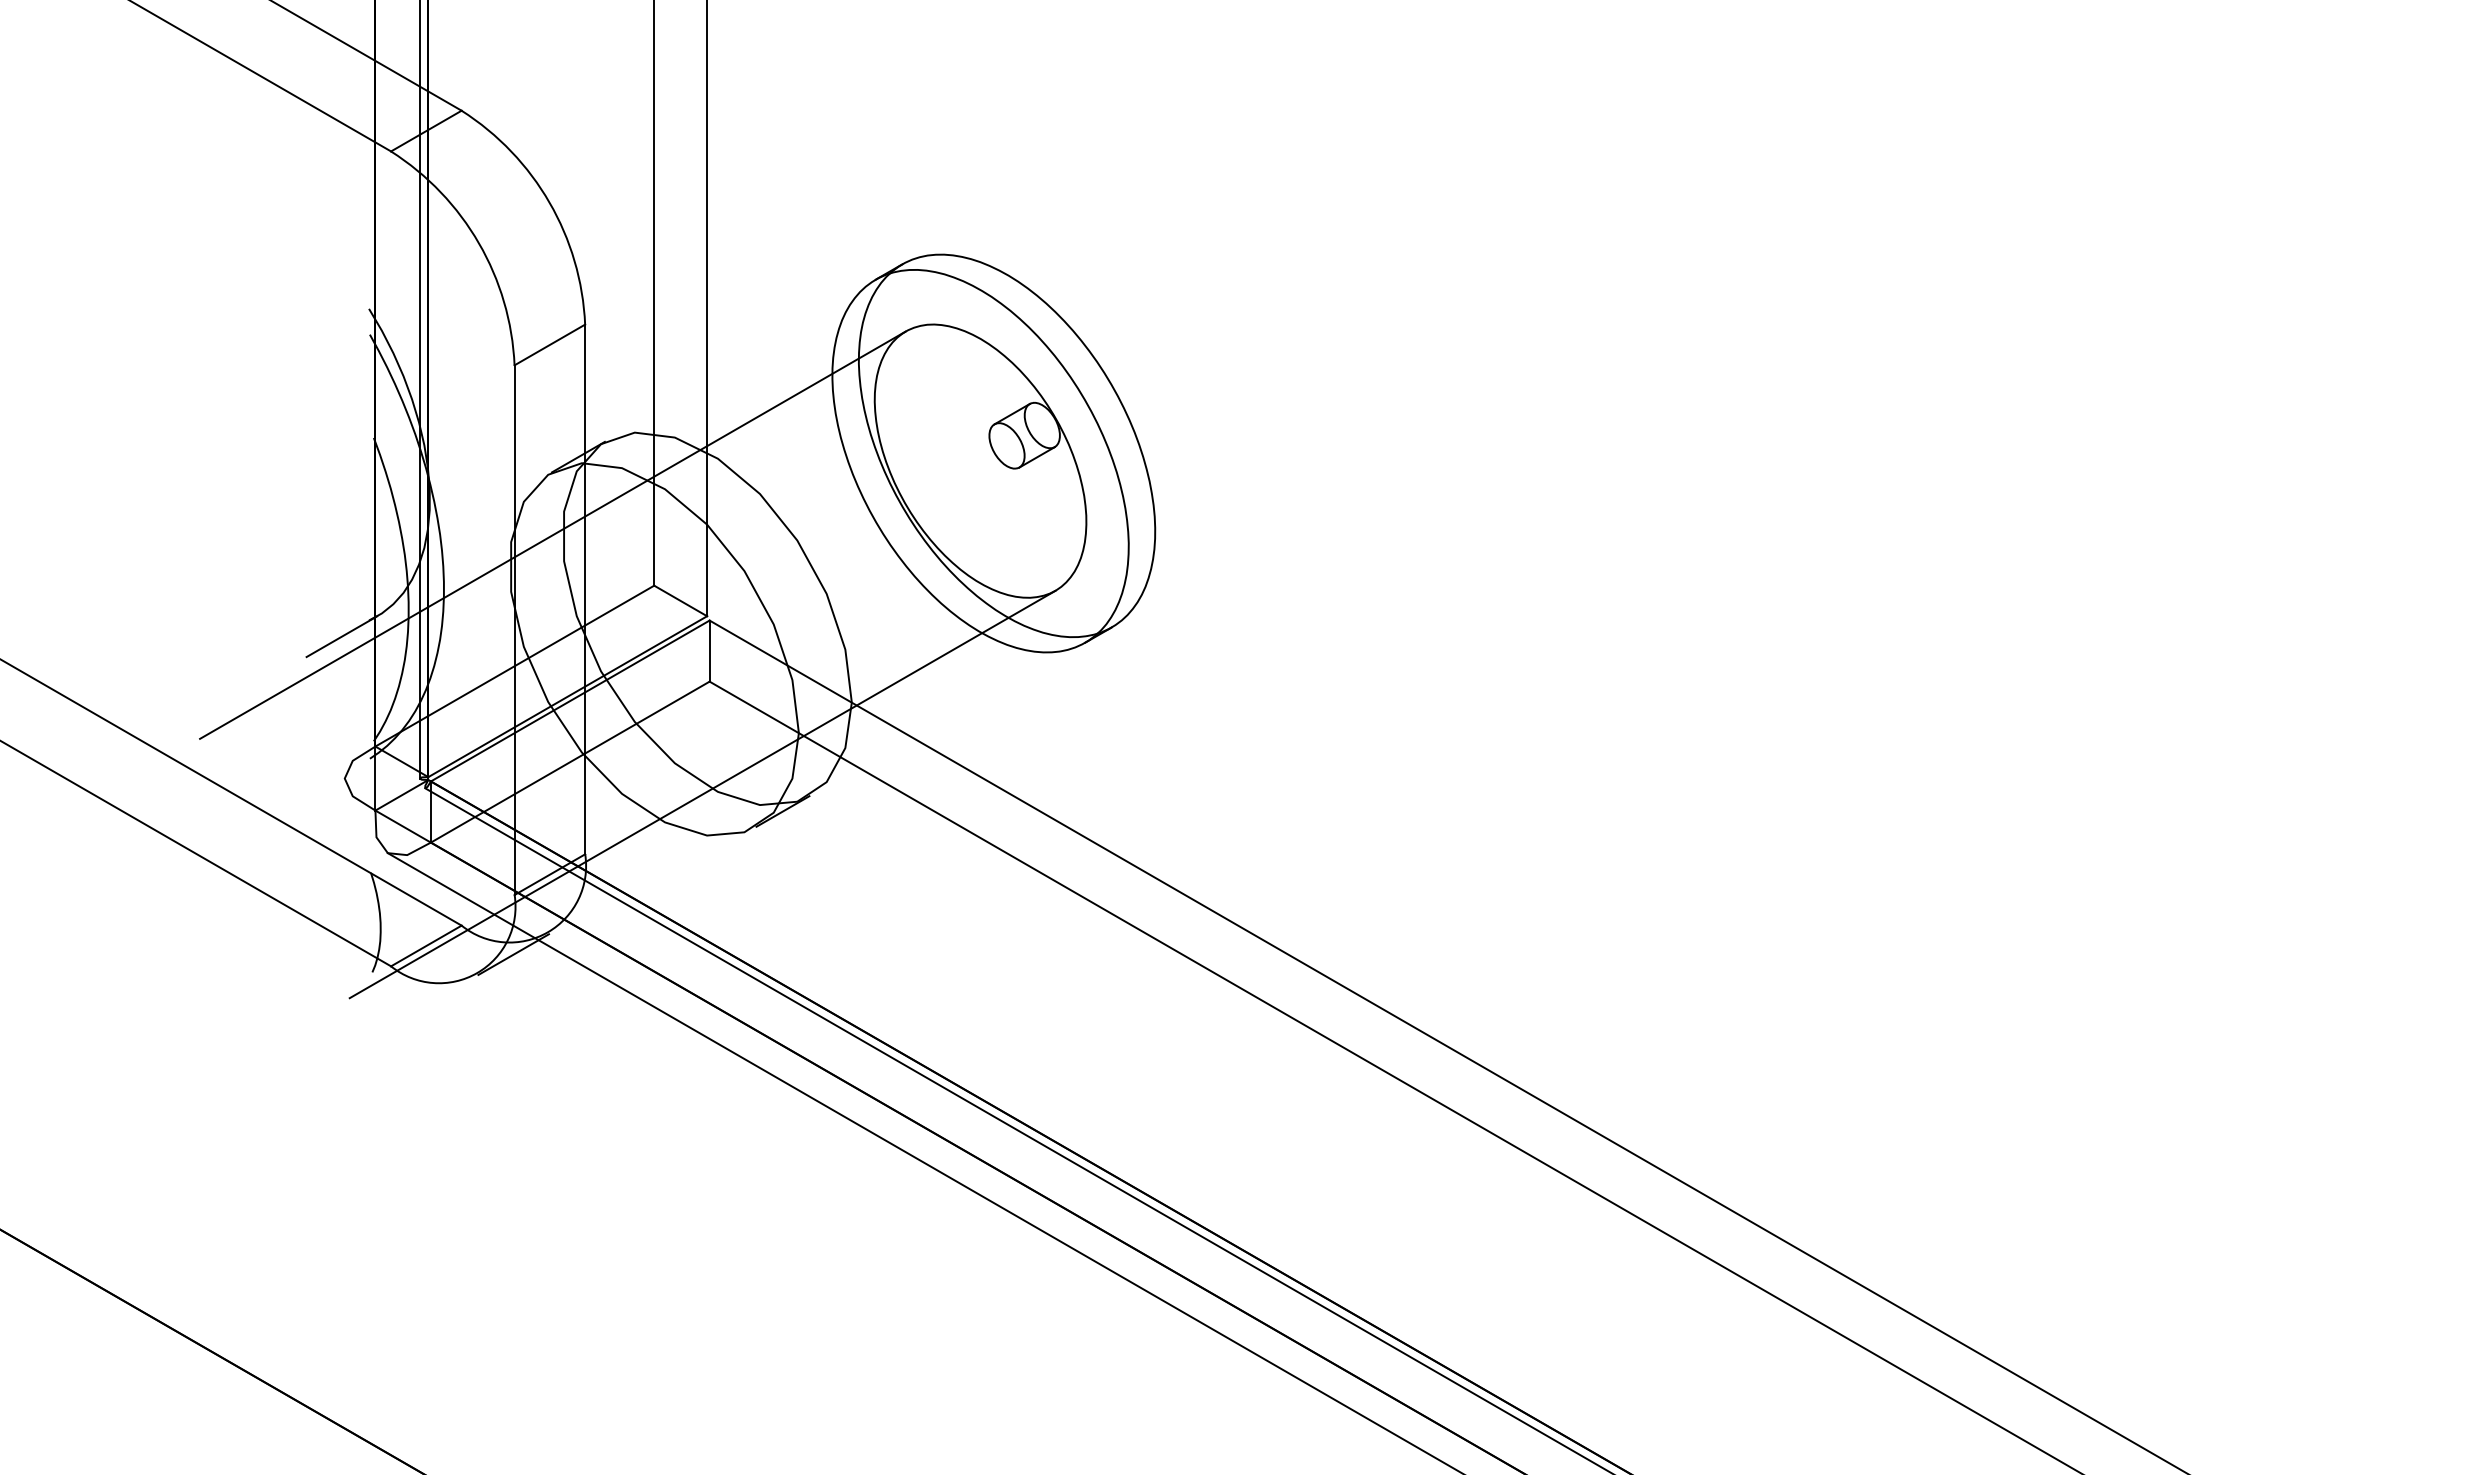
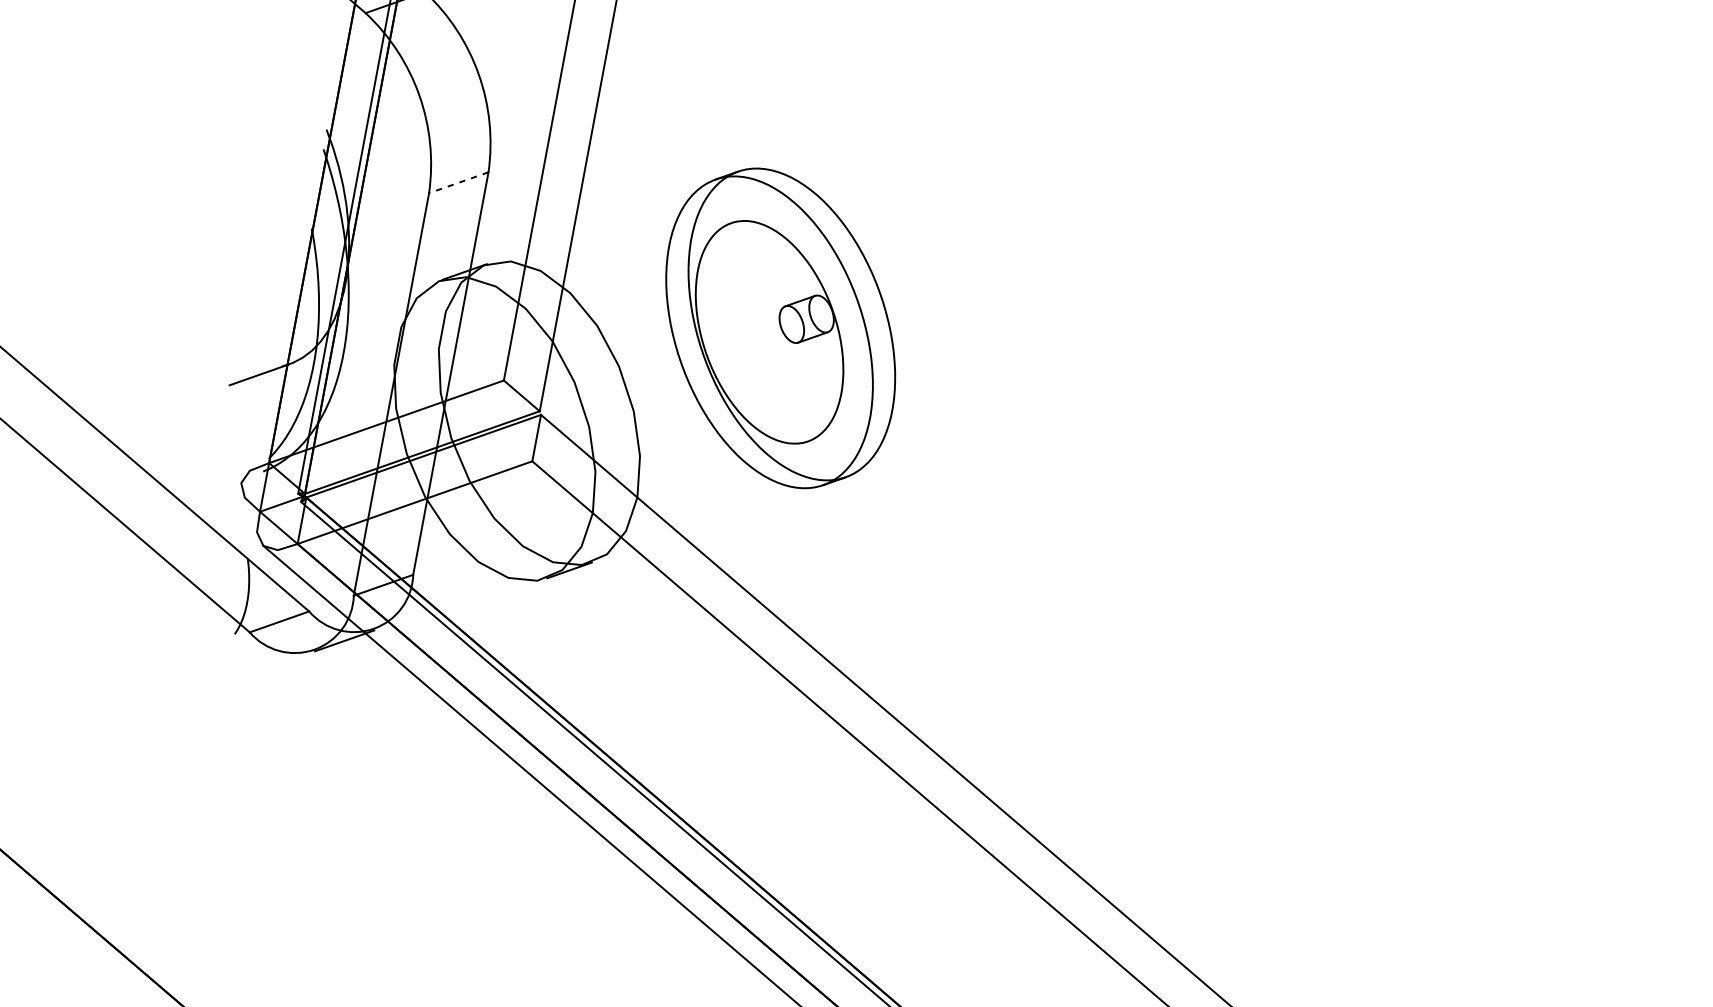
line: (549, 344) -> (458, 182), solid -> dashed
line: (552, 534) -> (433, 327), removed
line: (702, 794) -> (510, 546), removed

